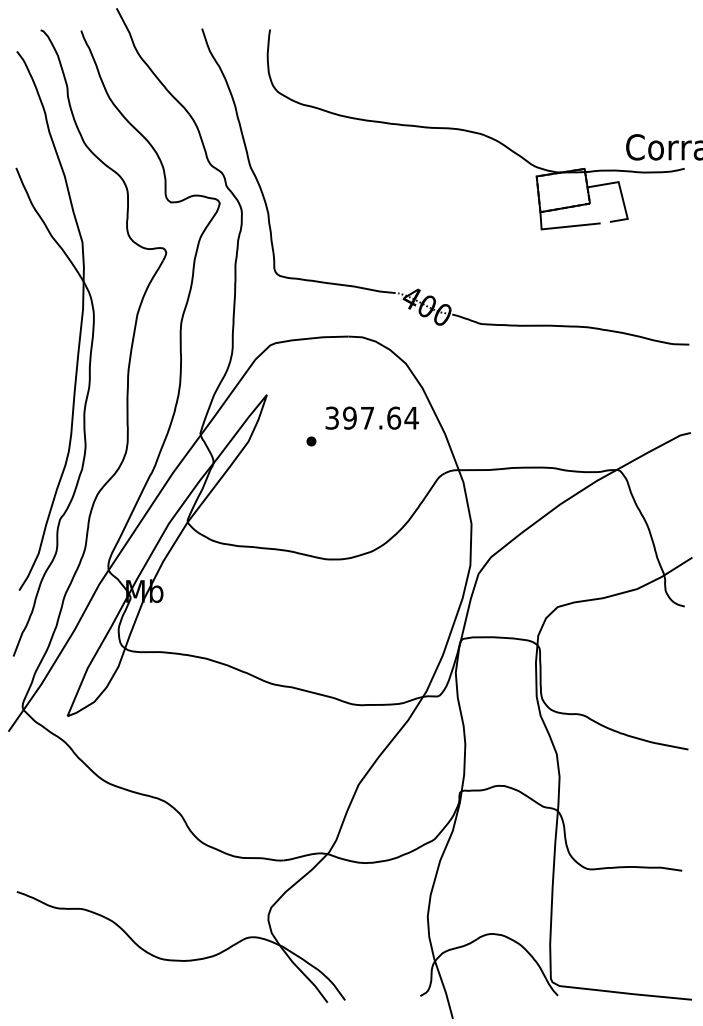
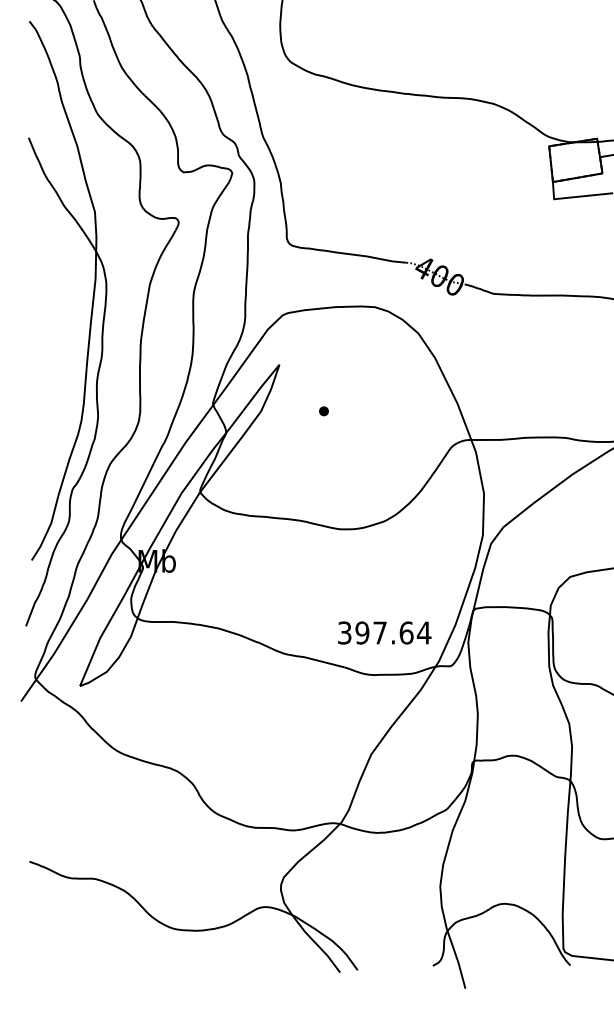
text: (371, 417) -> (384, 632), moved

